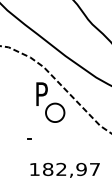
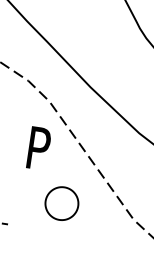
part: (55, 112) -> (62, 203), moved

